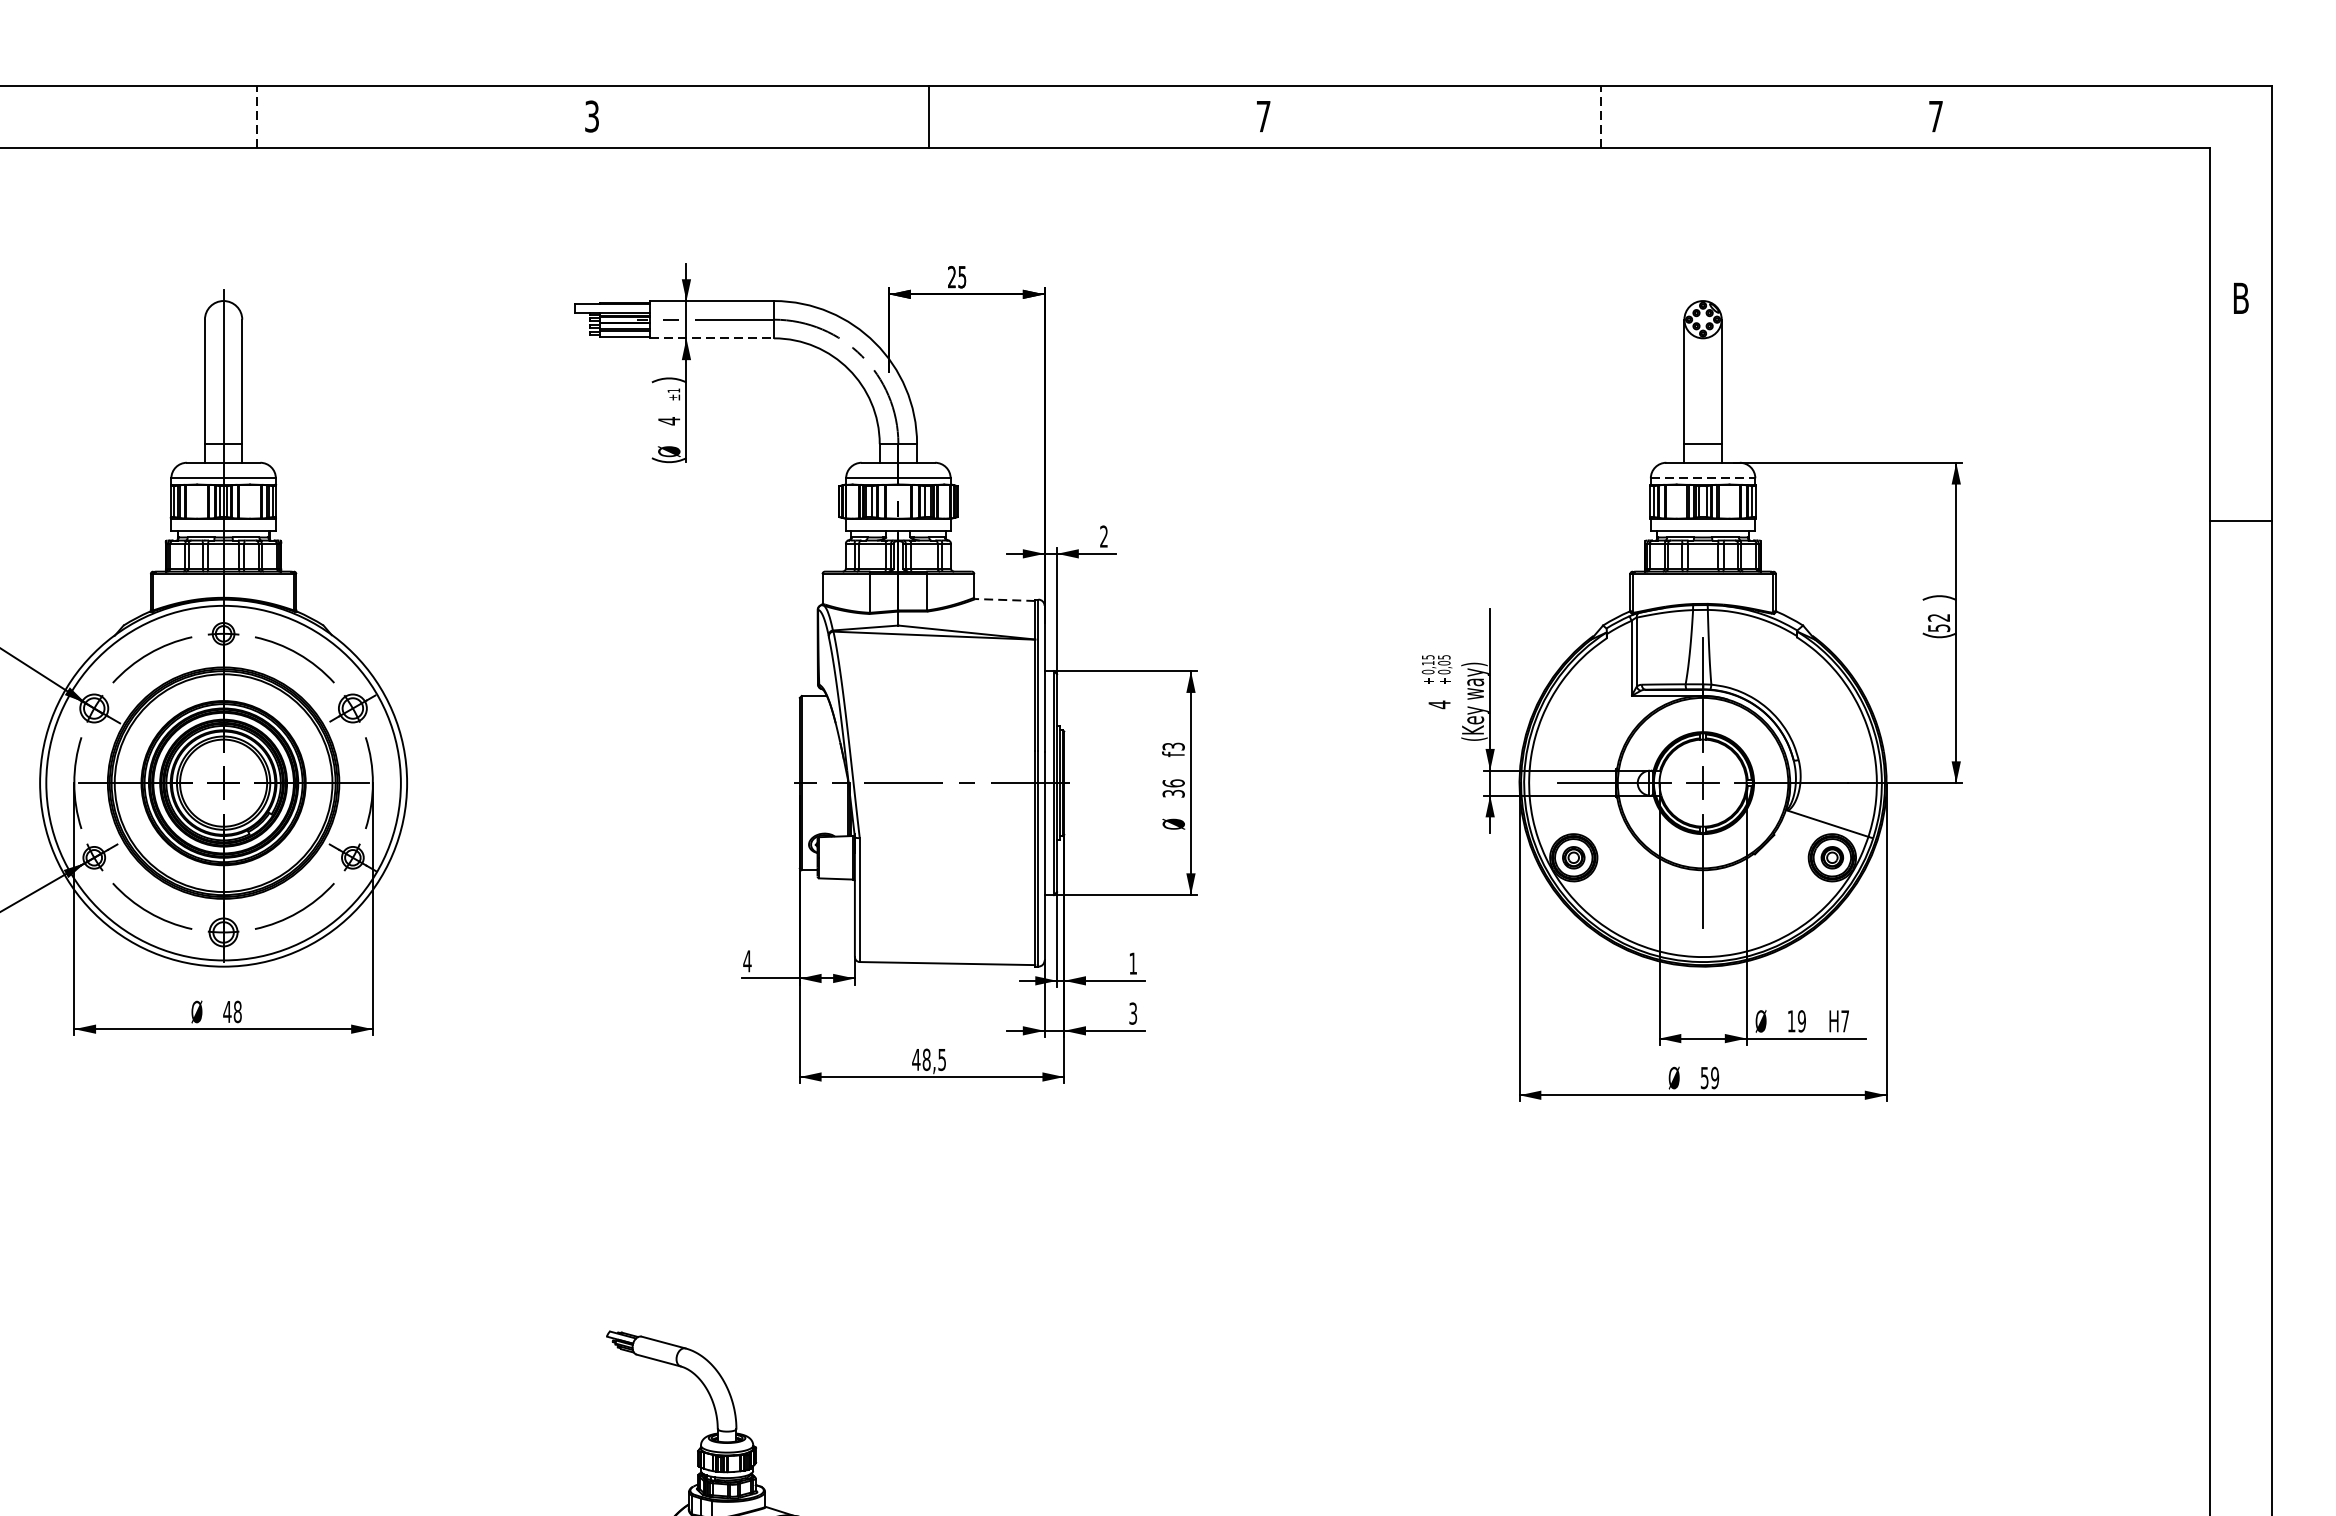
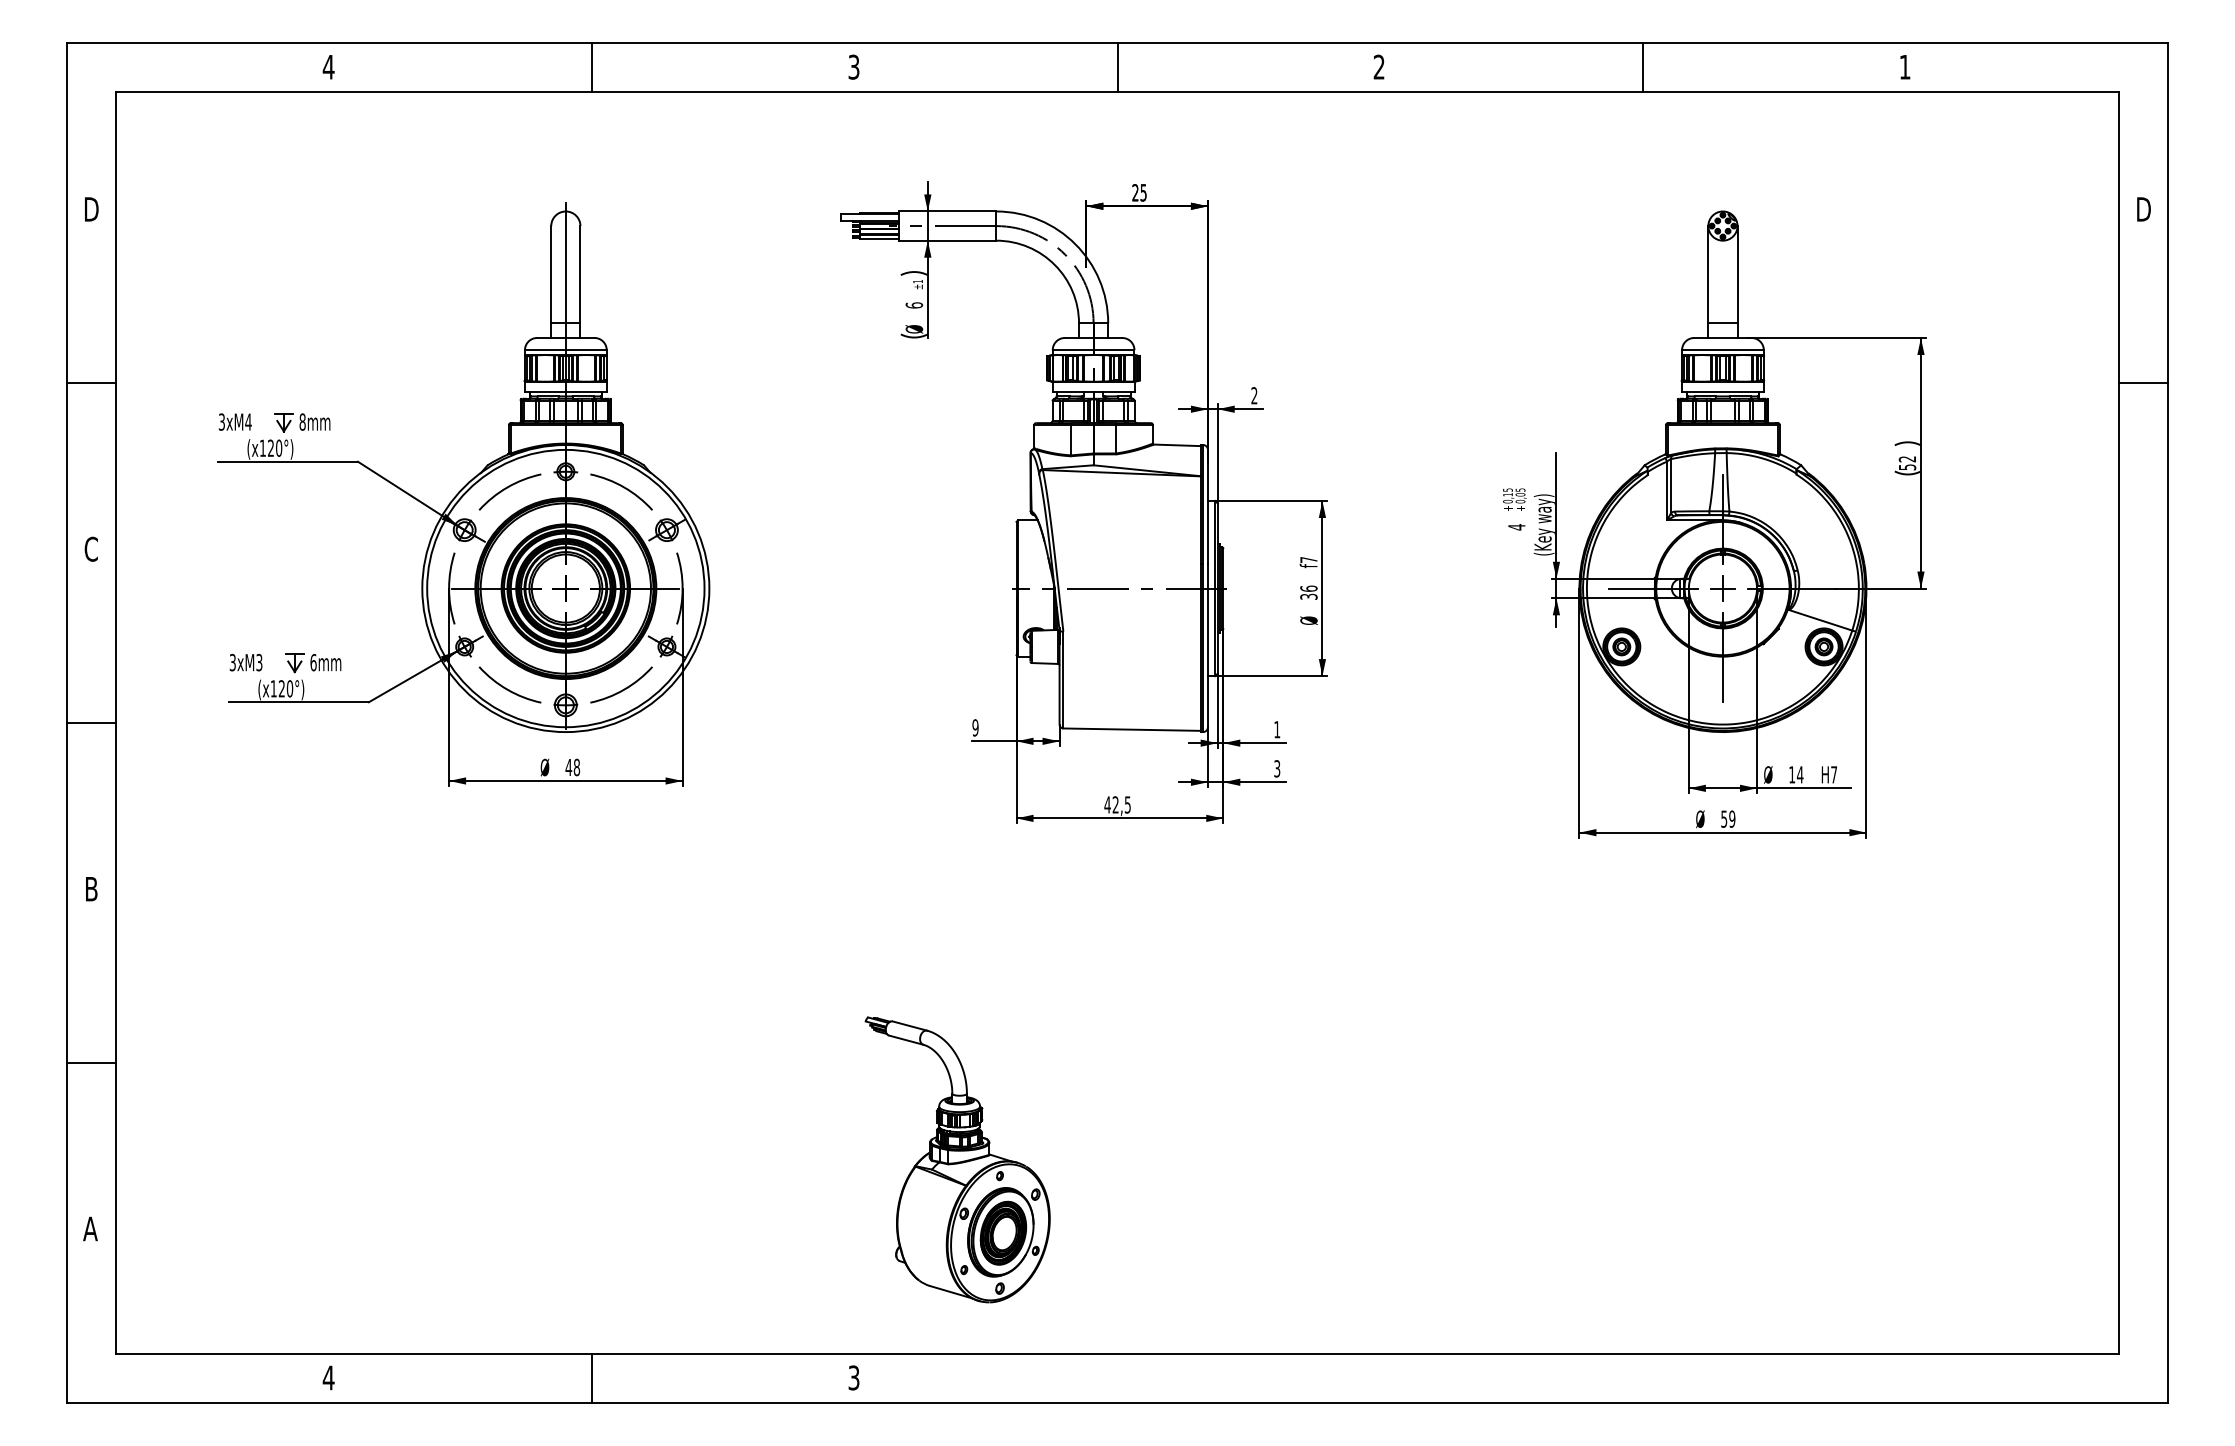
text: (1262, 115) -> (1378, 66), 7 -> 2
line: (257, 116) -> (592, 67), dashed -> solid
line: (1600, 116) -> (1642, 67), dashed -> solid
text: (1935, 116) -> (1904, 67), 7 -> 1
text: (2240, 298) -> (2143, 209), B -> D
line: (711, 338) -> (947, 240), dashed -> solid
text: (669, 421) -> (914, 305), 4 -> 6
line: (1702, 478) -> (1722, 350), dashed -> solid
line: (1004, 600) -> (1176, 445), dashed -> solid
text: (1173, 745) -> (1308, 559), f3 -> f7
text: (747, 960) -> (975, 727), 4 -> 9
text: (1800, 1020) -> (1799, 774), 19 -> 14
text: (926, 1059) -> (1115, 804), 48,5 -> 42,5

